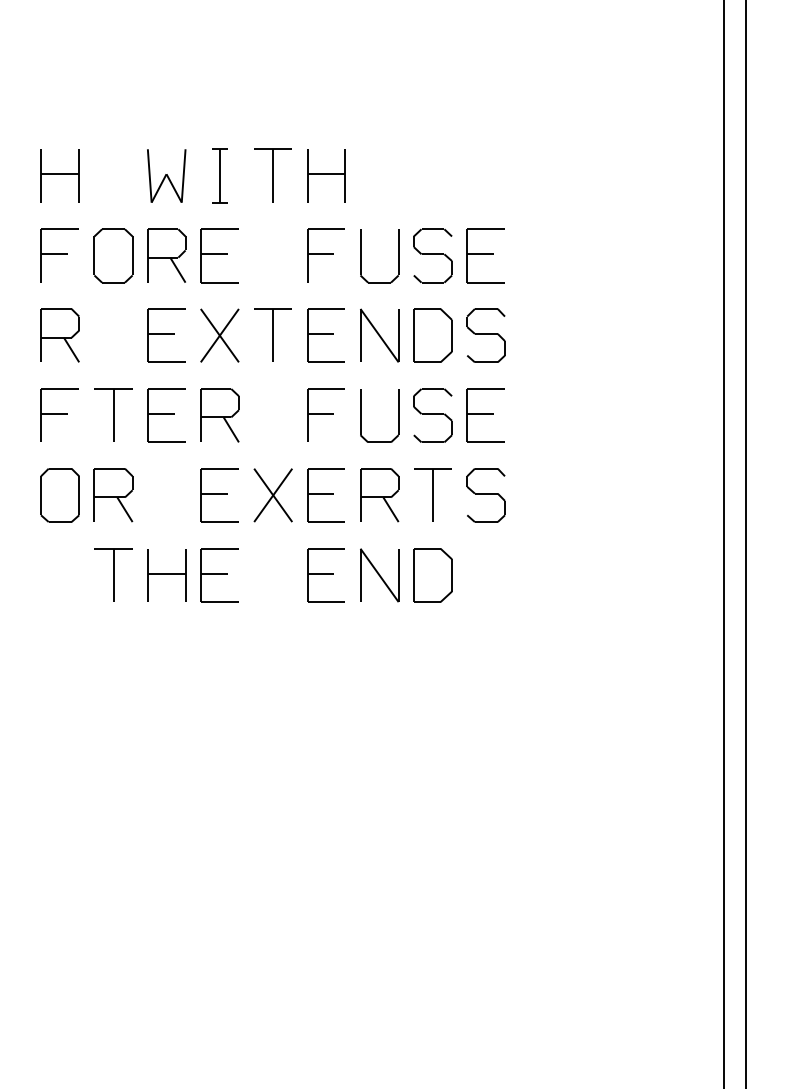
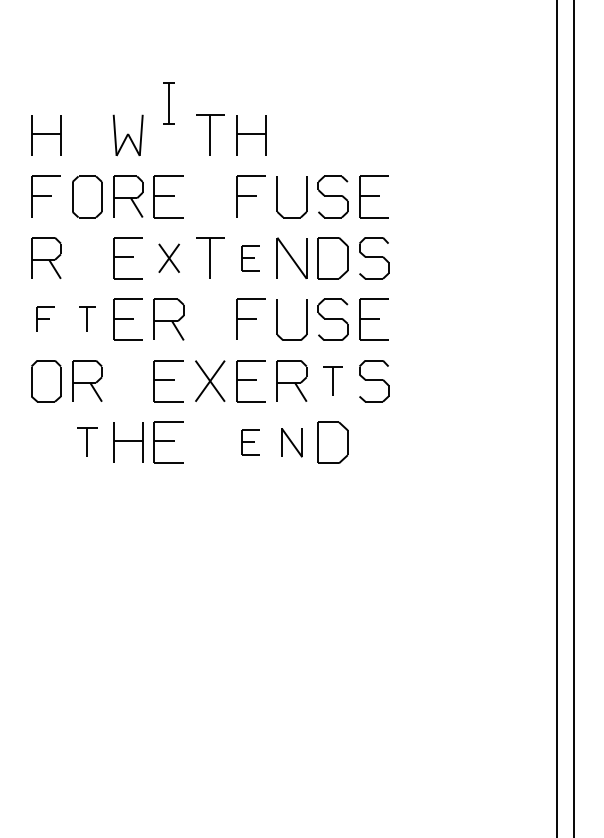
part: (219, 176) -> (168, 103), moved
part: (220, 335) -> (169, 258), size x0.7
part: (325, 335) -> (250, 258), size x0.6
part: (59, 413) -> (45, 318), size x0.6
part: (113, 413) -> (87, 318), size x0.6
part: (432, 494) -> (332, 380), size x0.7
part: (113, 573) -> (87, 441), size x0.7
part: (325, 575) -> (250, 442), size x0.6
part: (378, 575) -> (291, 442), size x0.7

